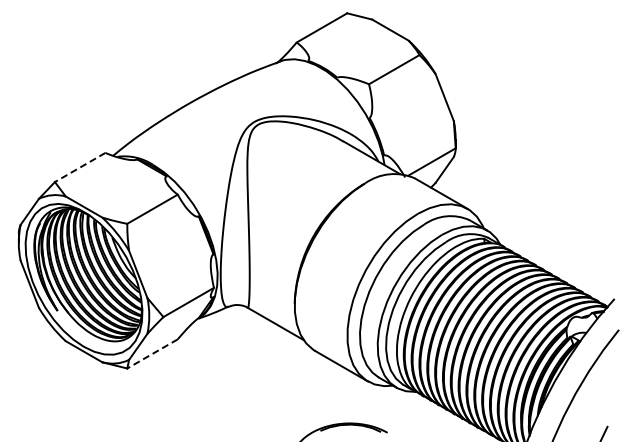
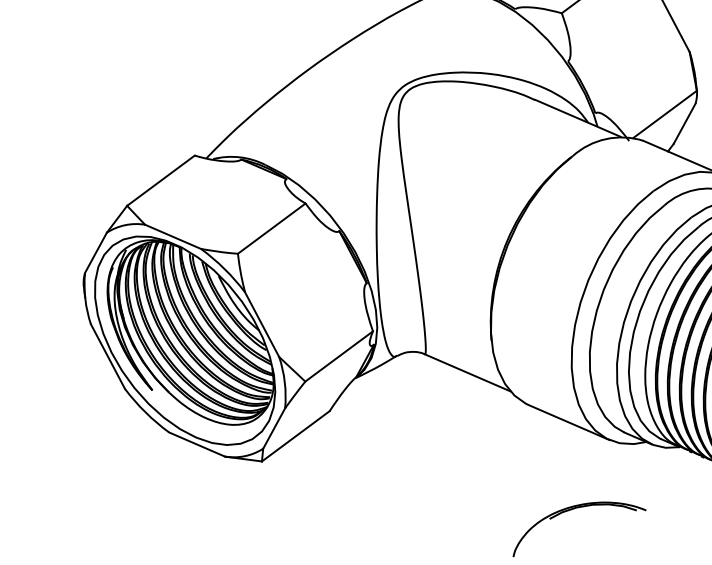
line: (79, 167) -> (159, 180), dashed -> solid
line: (152, 354) -> (295, 437), dashed -> solid

